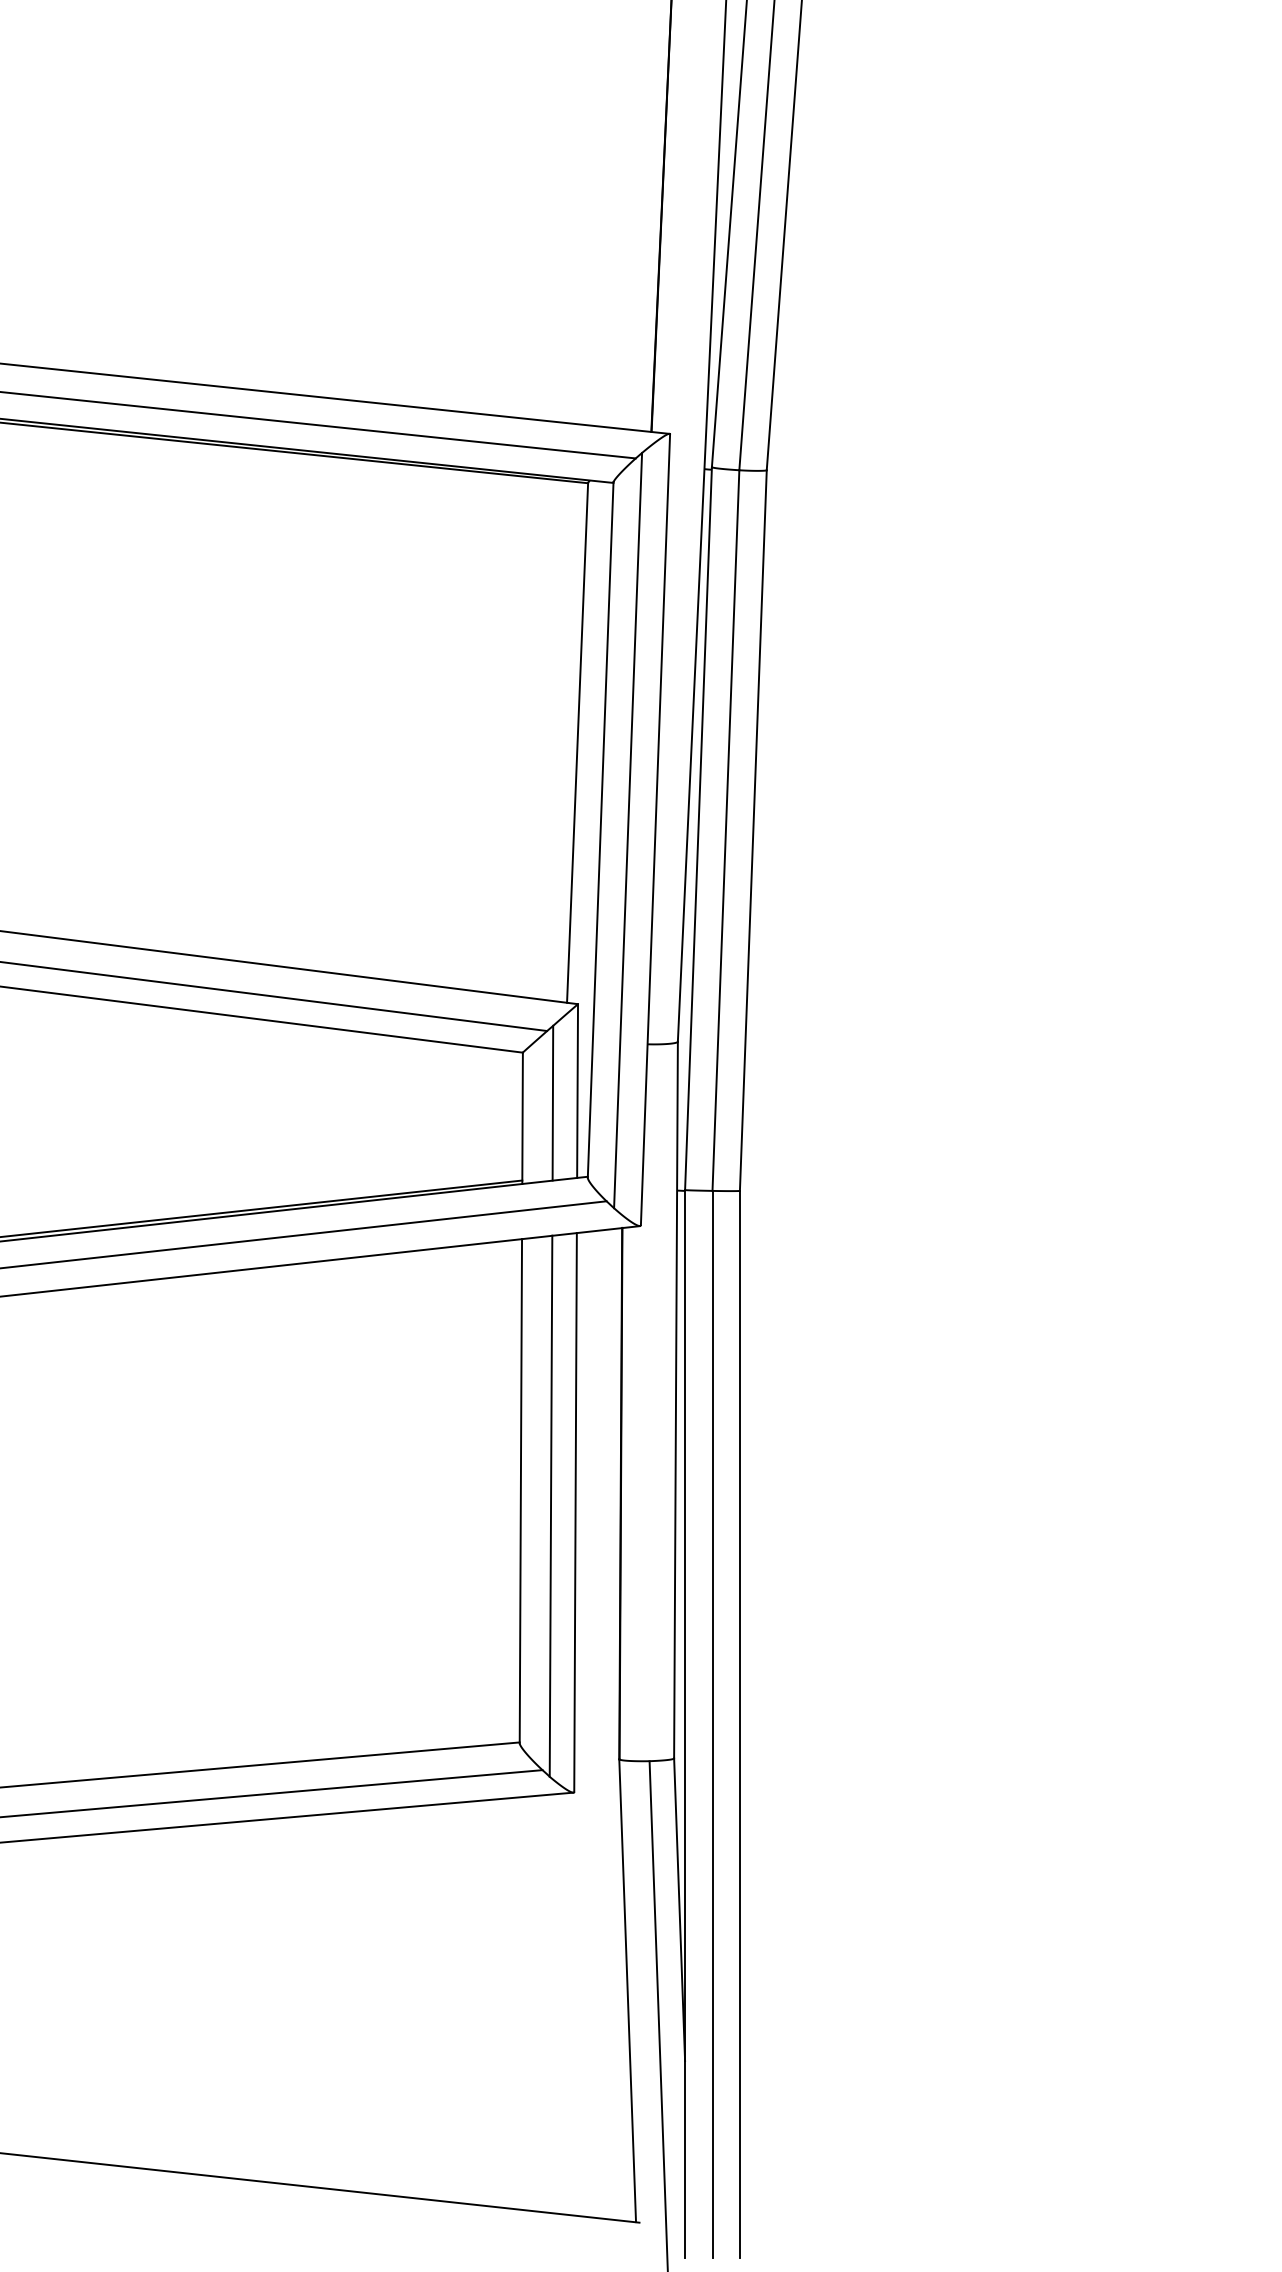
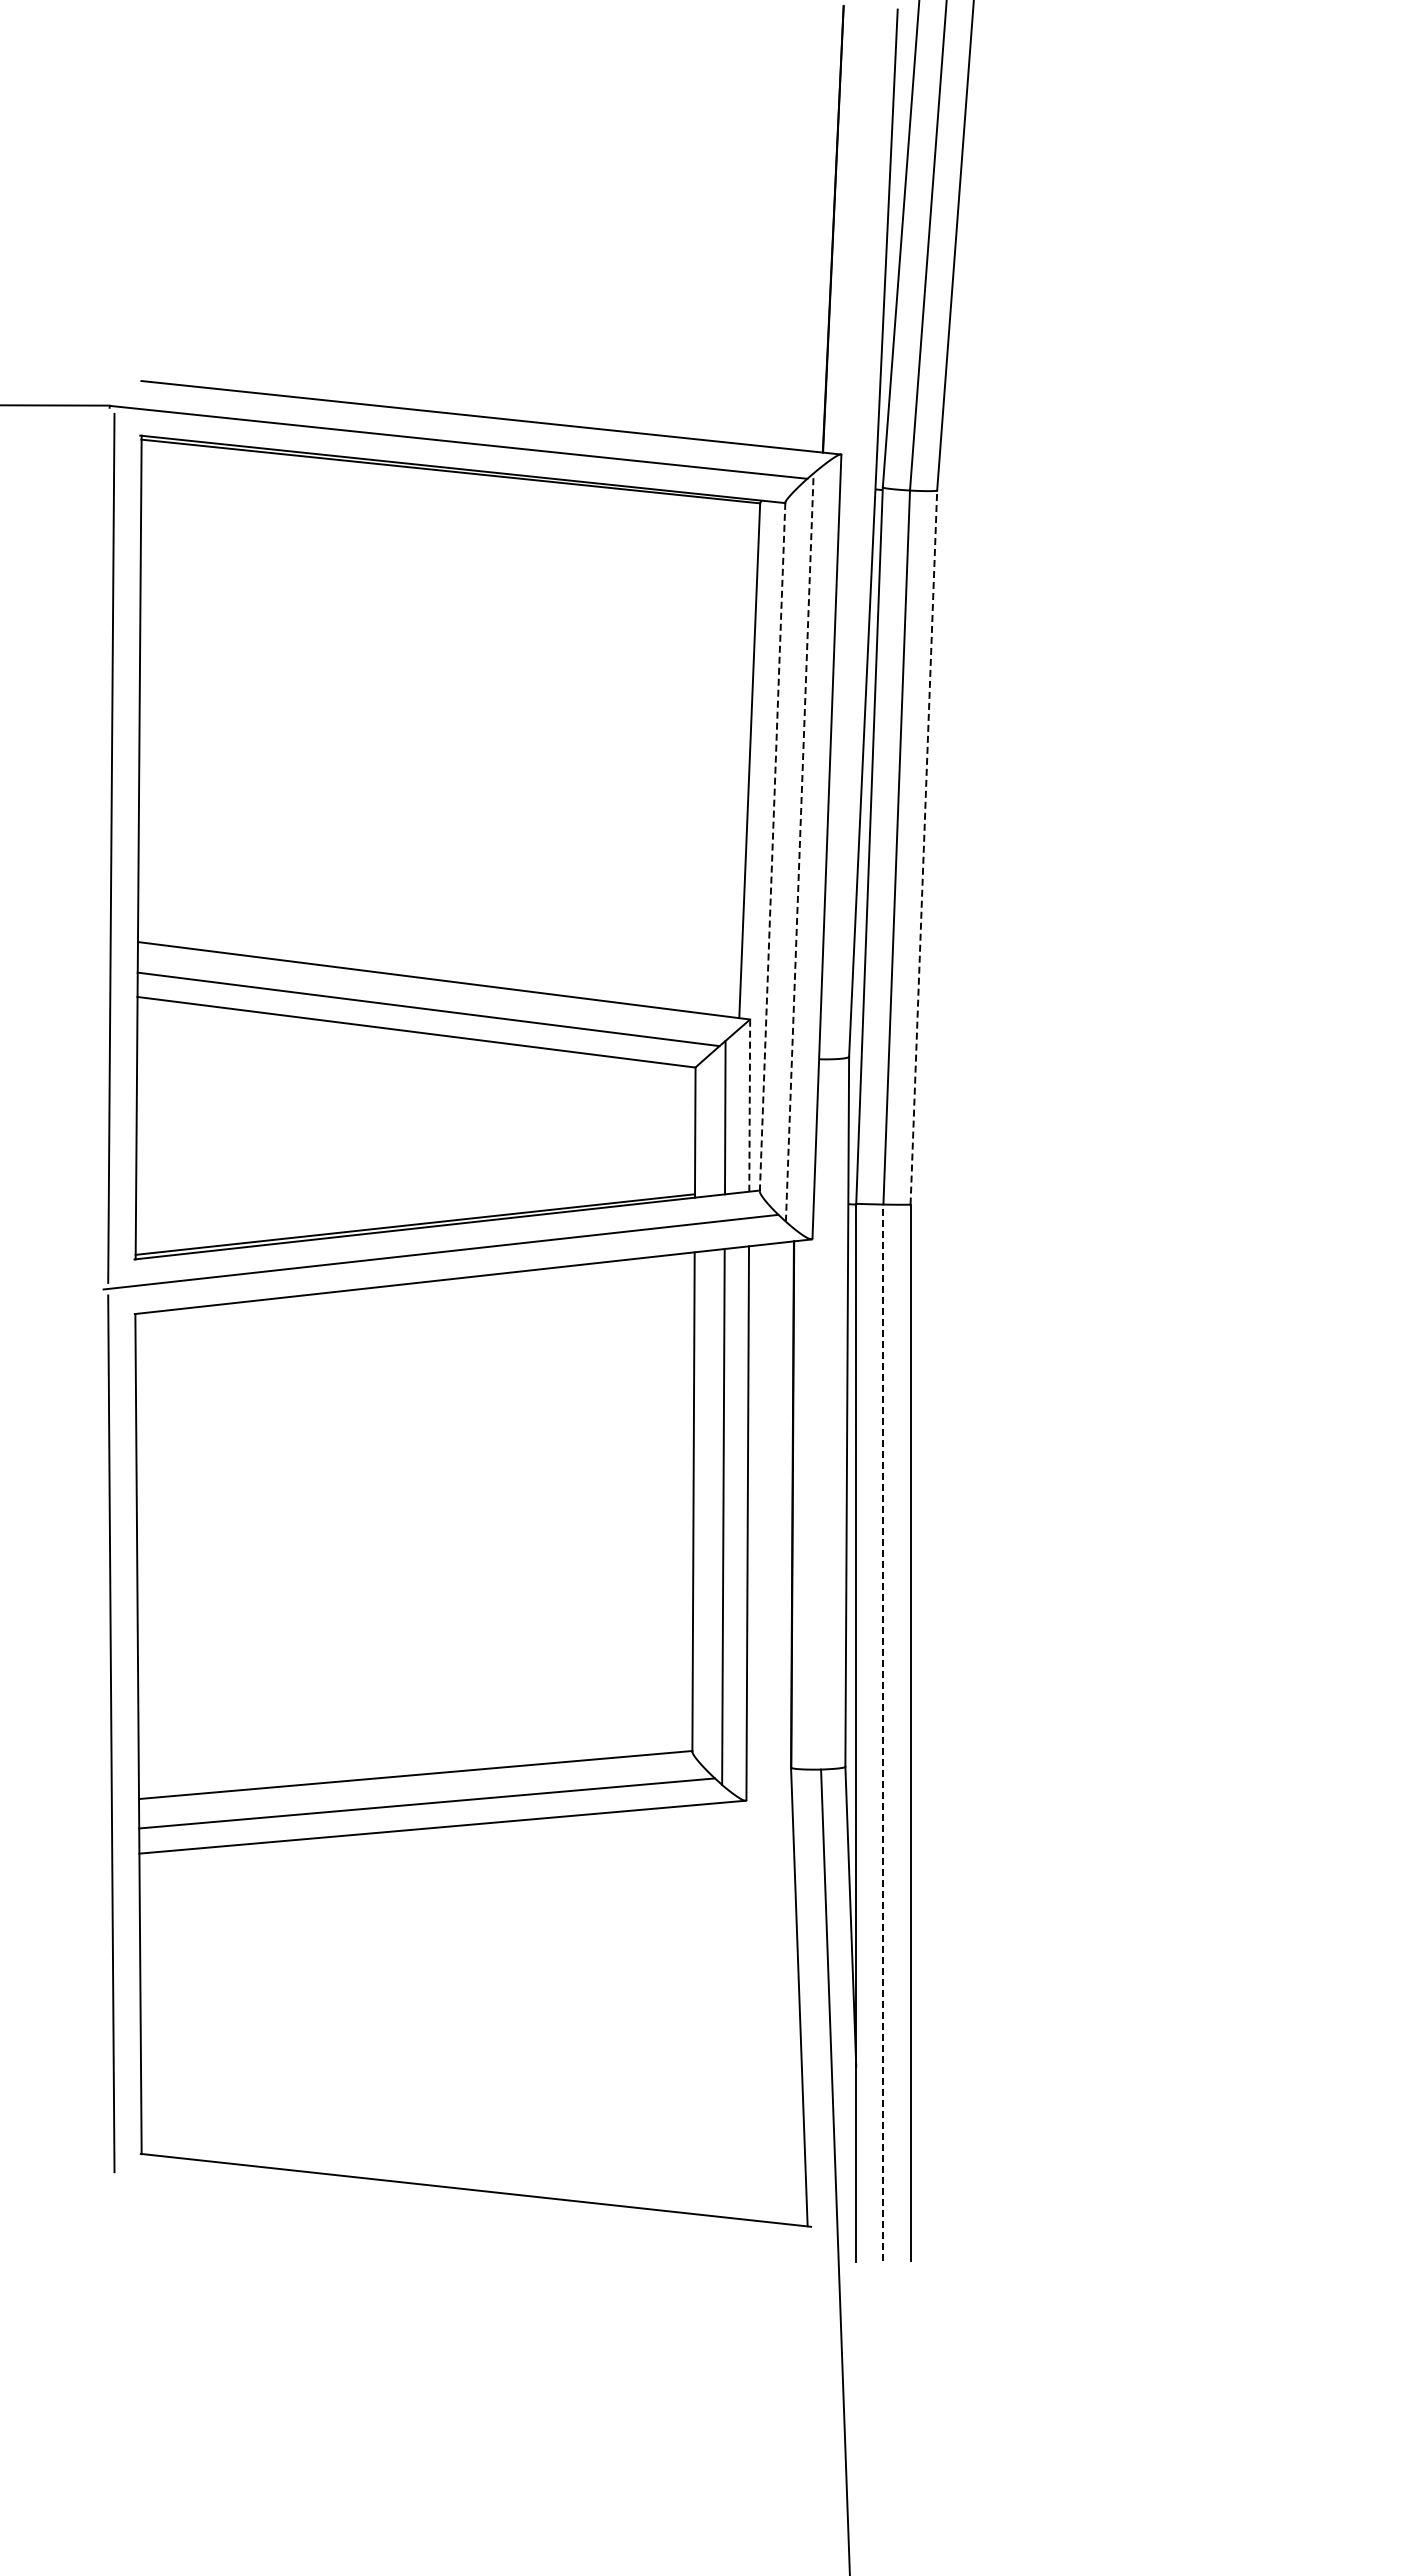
line: (600, 829) -> (772, 846), solid -> dashed
line: (627, 830) -> (799, 847), solid -> dashed
line: (752, 830) -> (923, 847), solid -> dashed
line: (577, 1090) -> (749, 1105), solid -> dashed
line: (712, 1723) -> (883, 1732), solid -> dashed

